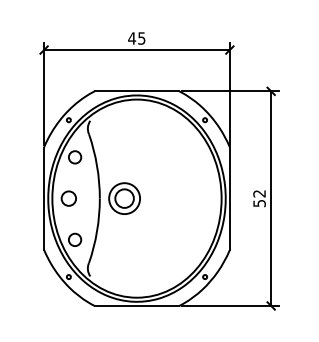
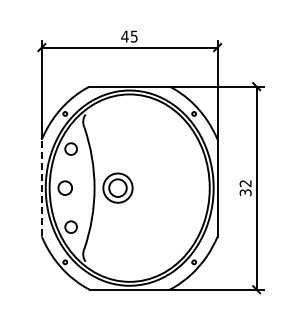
line: (43, 197) -> (41, 187), solid -> dashed
text: (258, 203) -> (244, 192), 52 -> 32

